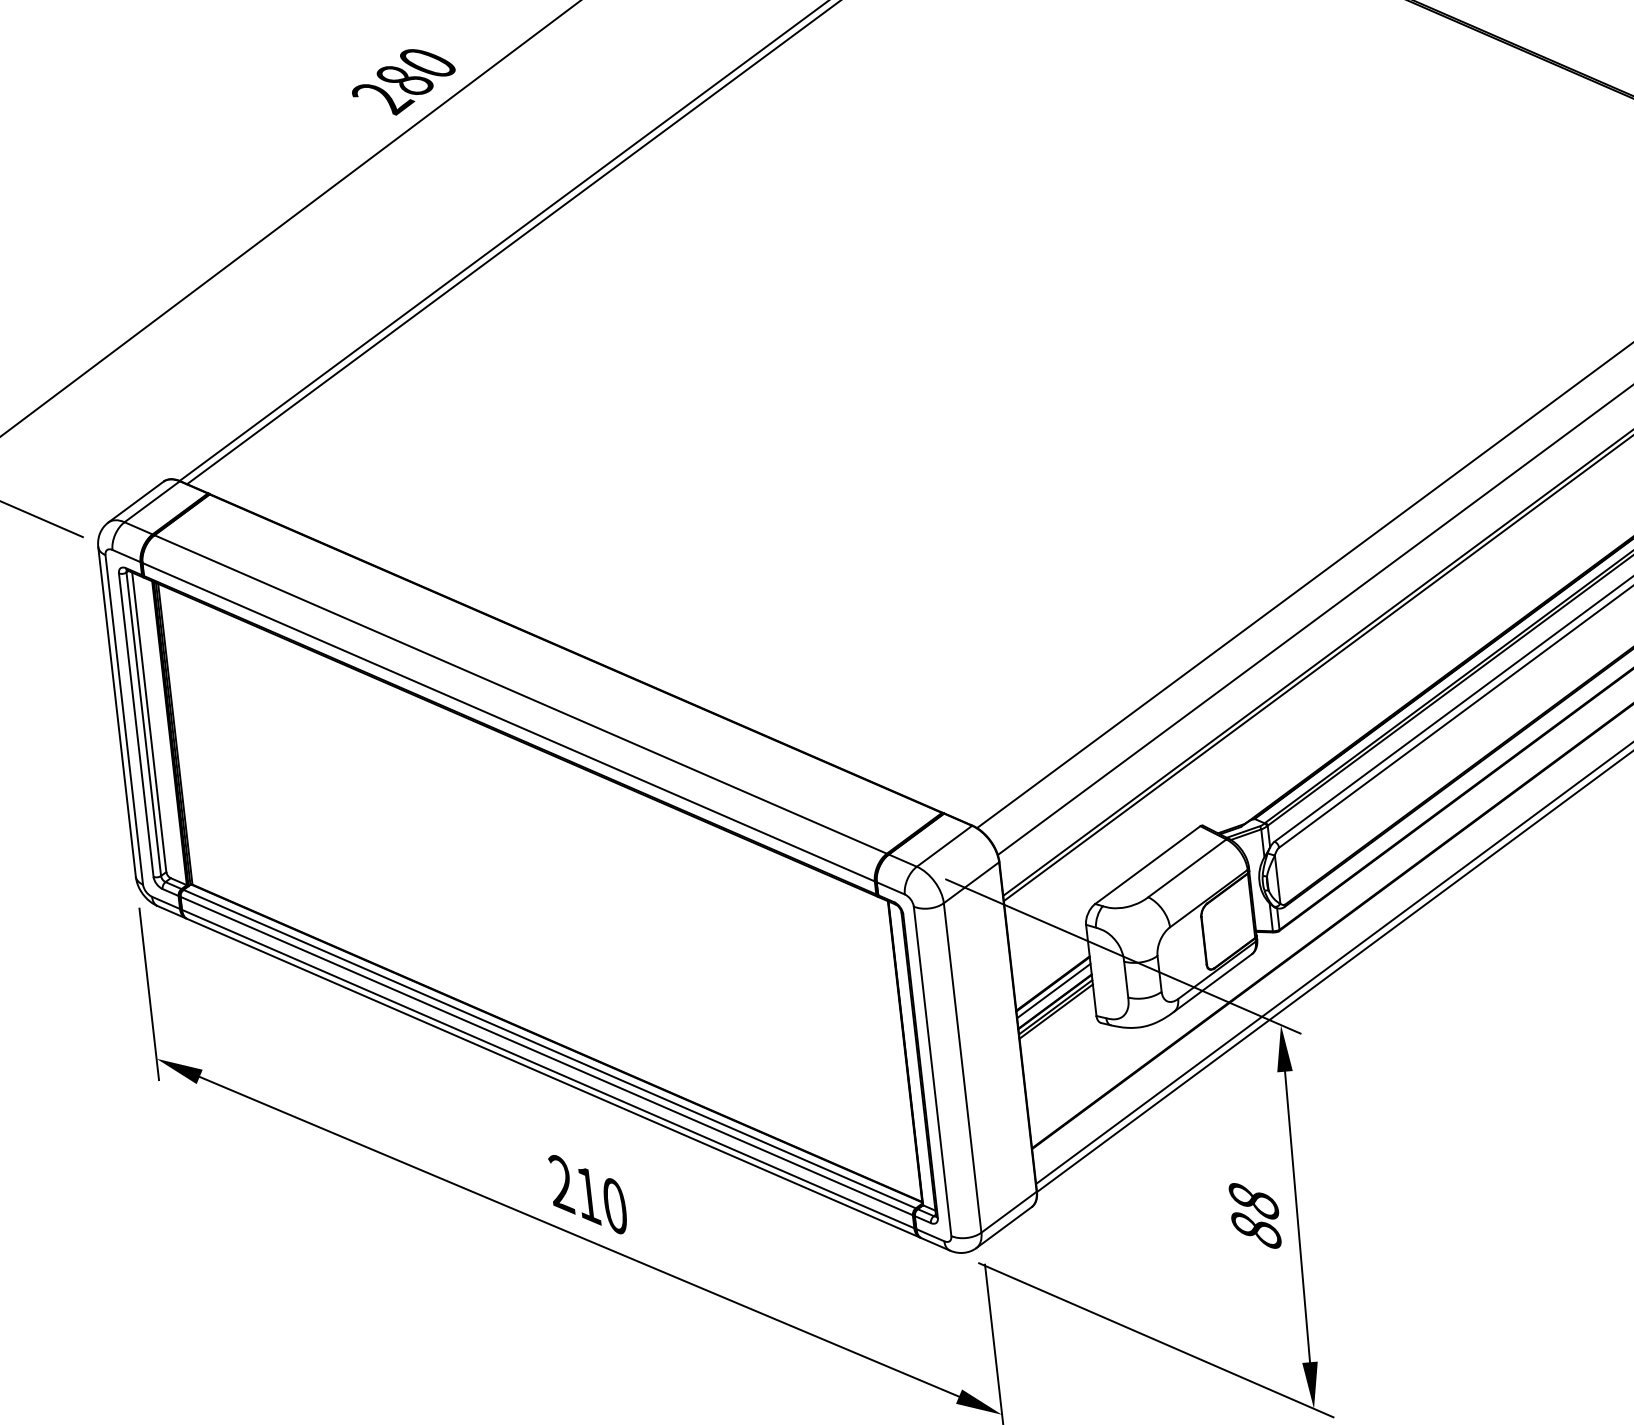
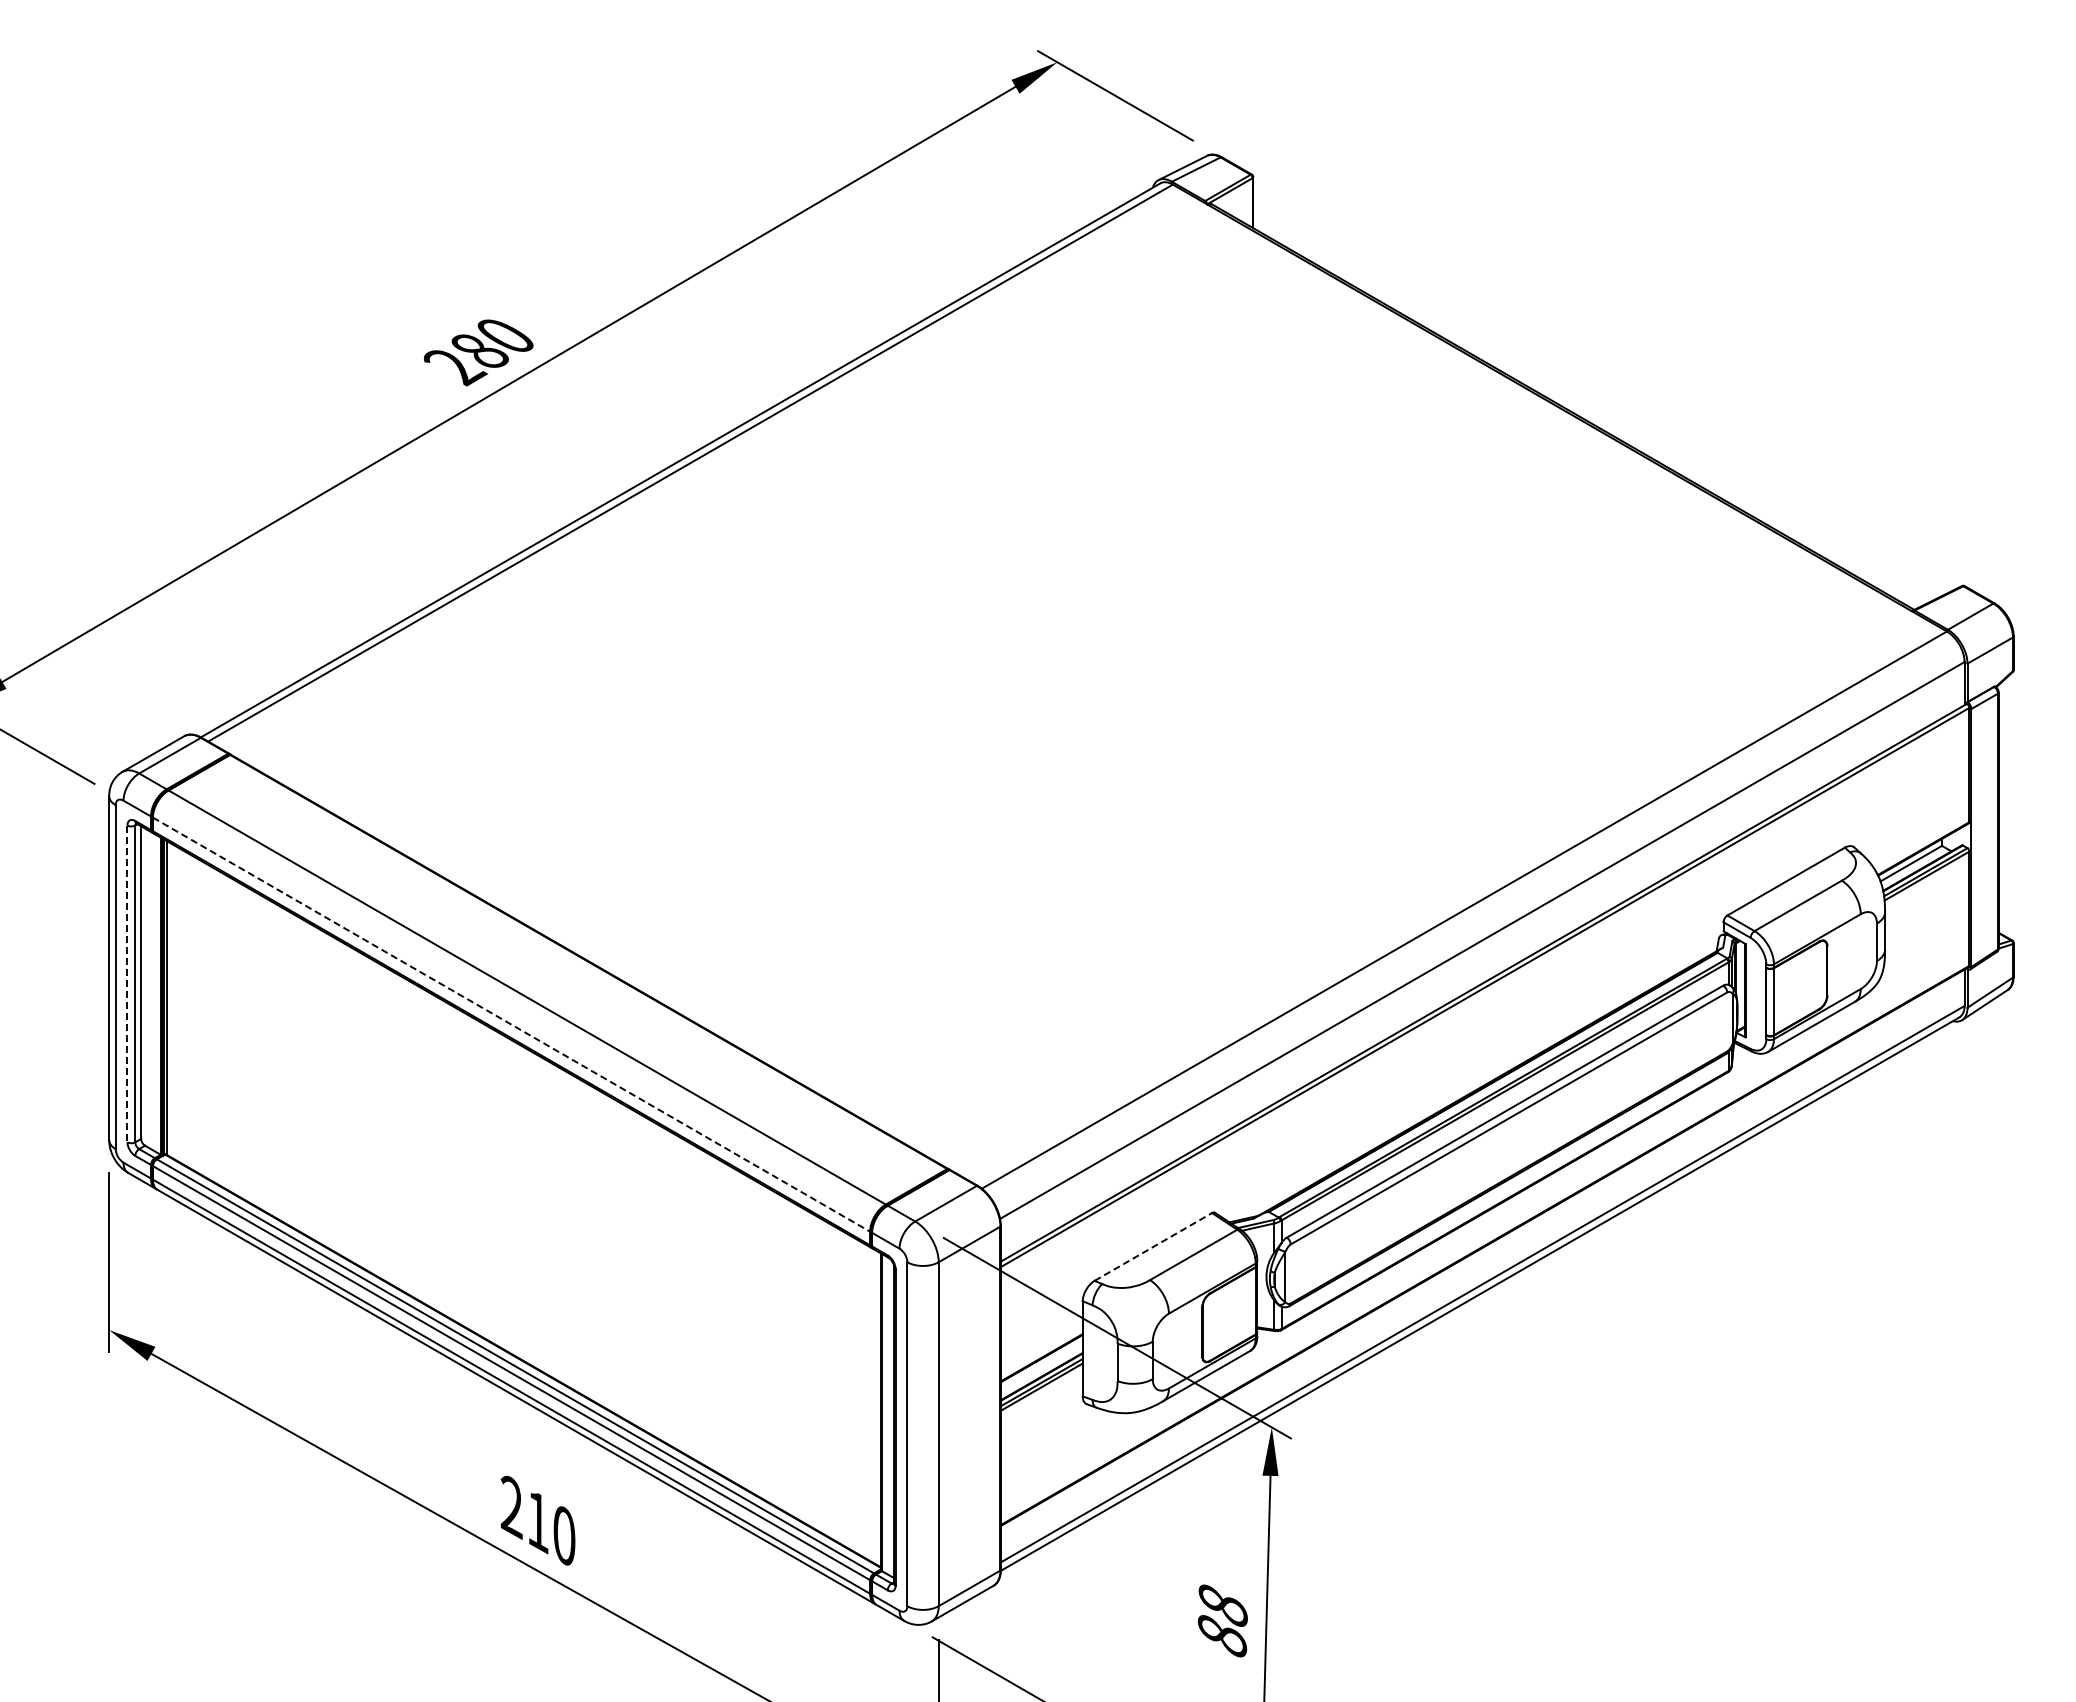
line: (508, 722) -> (511, 1024), solid -> dashed
line: (136, 725) -> (127, 984), solid -> dashed
line: (1147, 864) -> (1153, 1246), solid -> dashed
line: (1053, 990) -> (1041, 1365), removed

